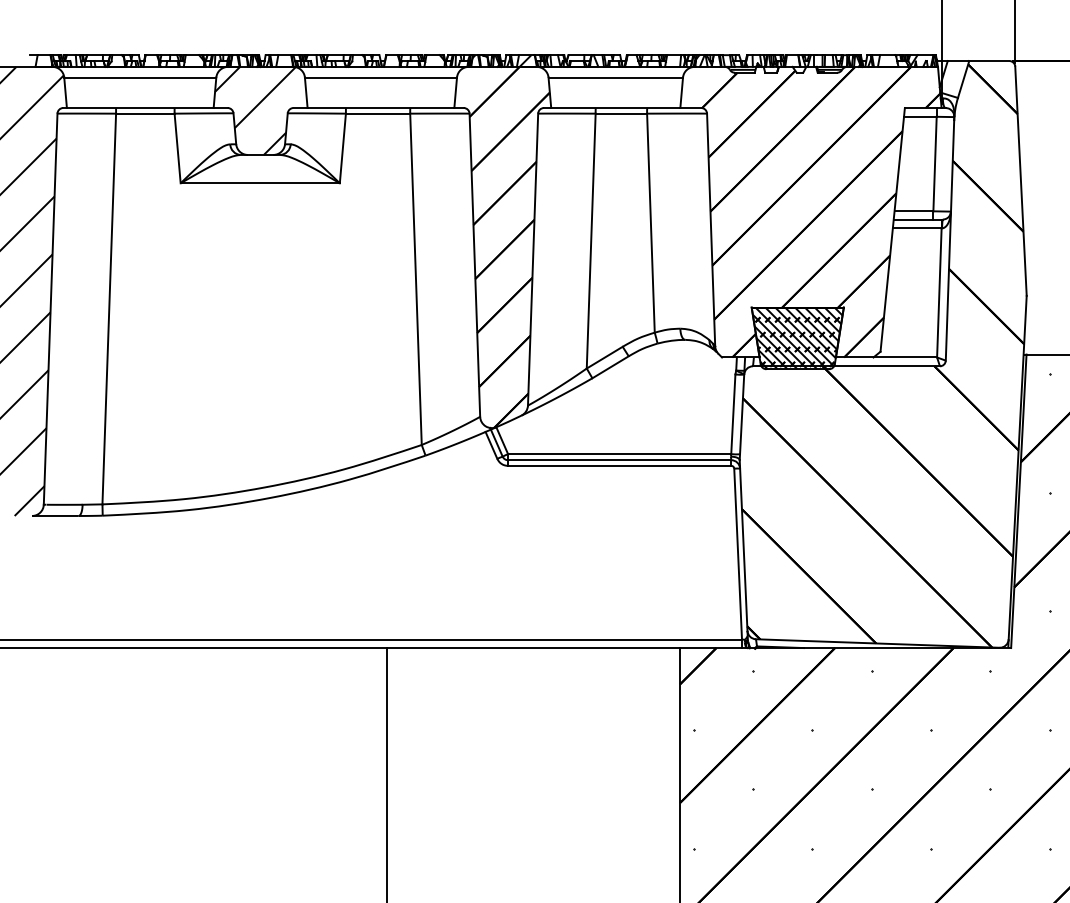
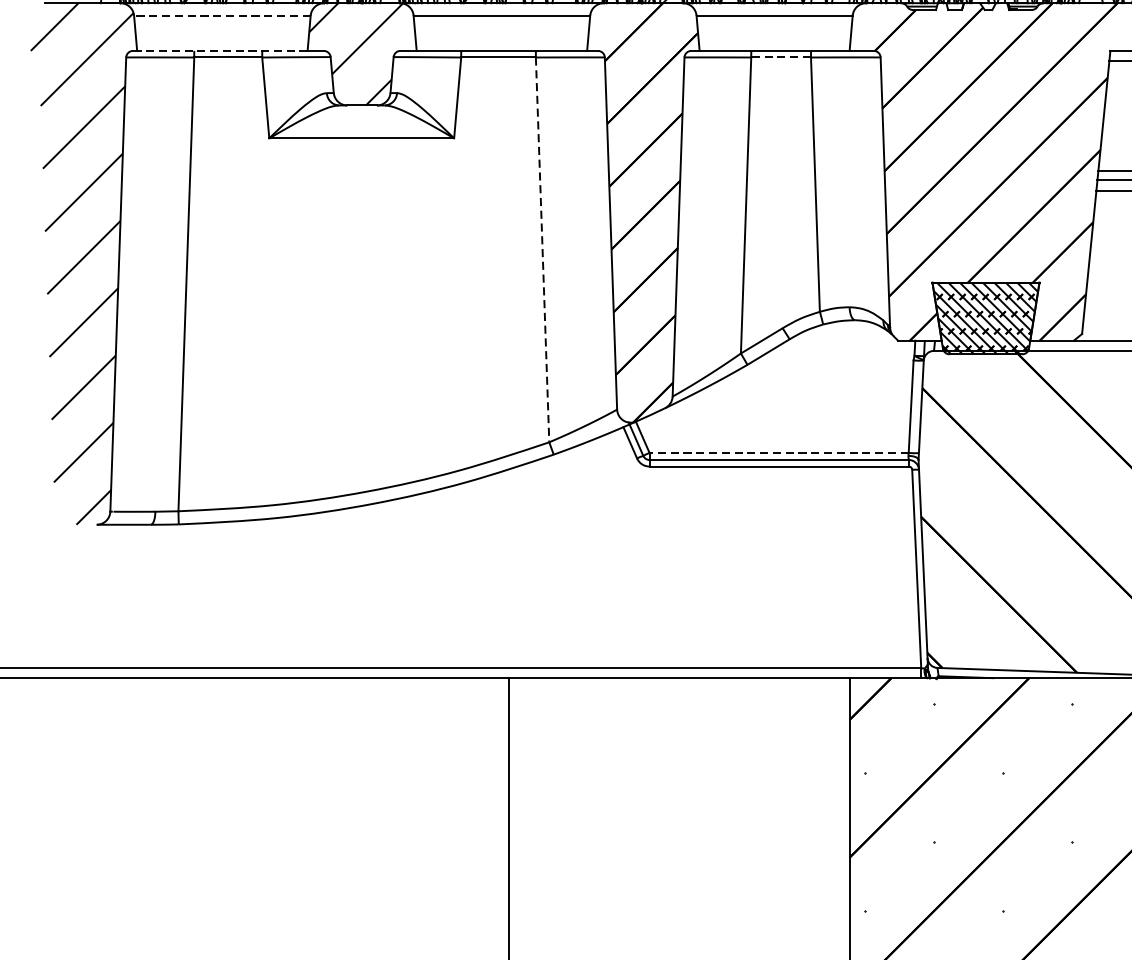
line: (139, 77) -> (221, 15), solid -> dashed
line: (139, 108) -> (221, 51), solid -> dashed
line: (621, 113) -> (781, 57), solid -> dashed
line: (415, 279) -> (542, 250), solid -> dashed
line: (619, 454) -> (778, 453), solid -> dashed

